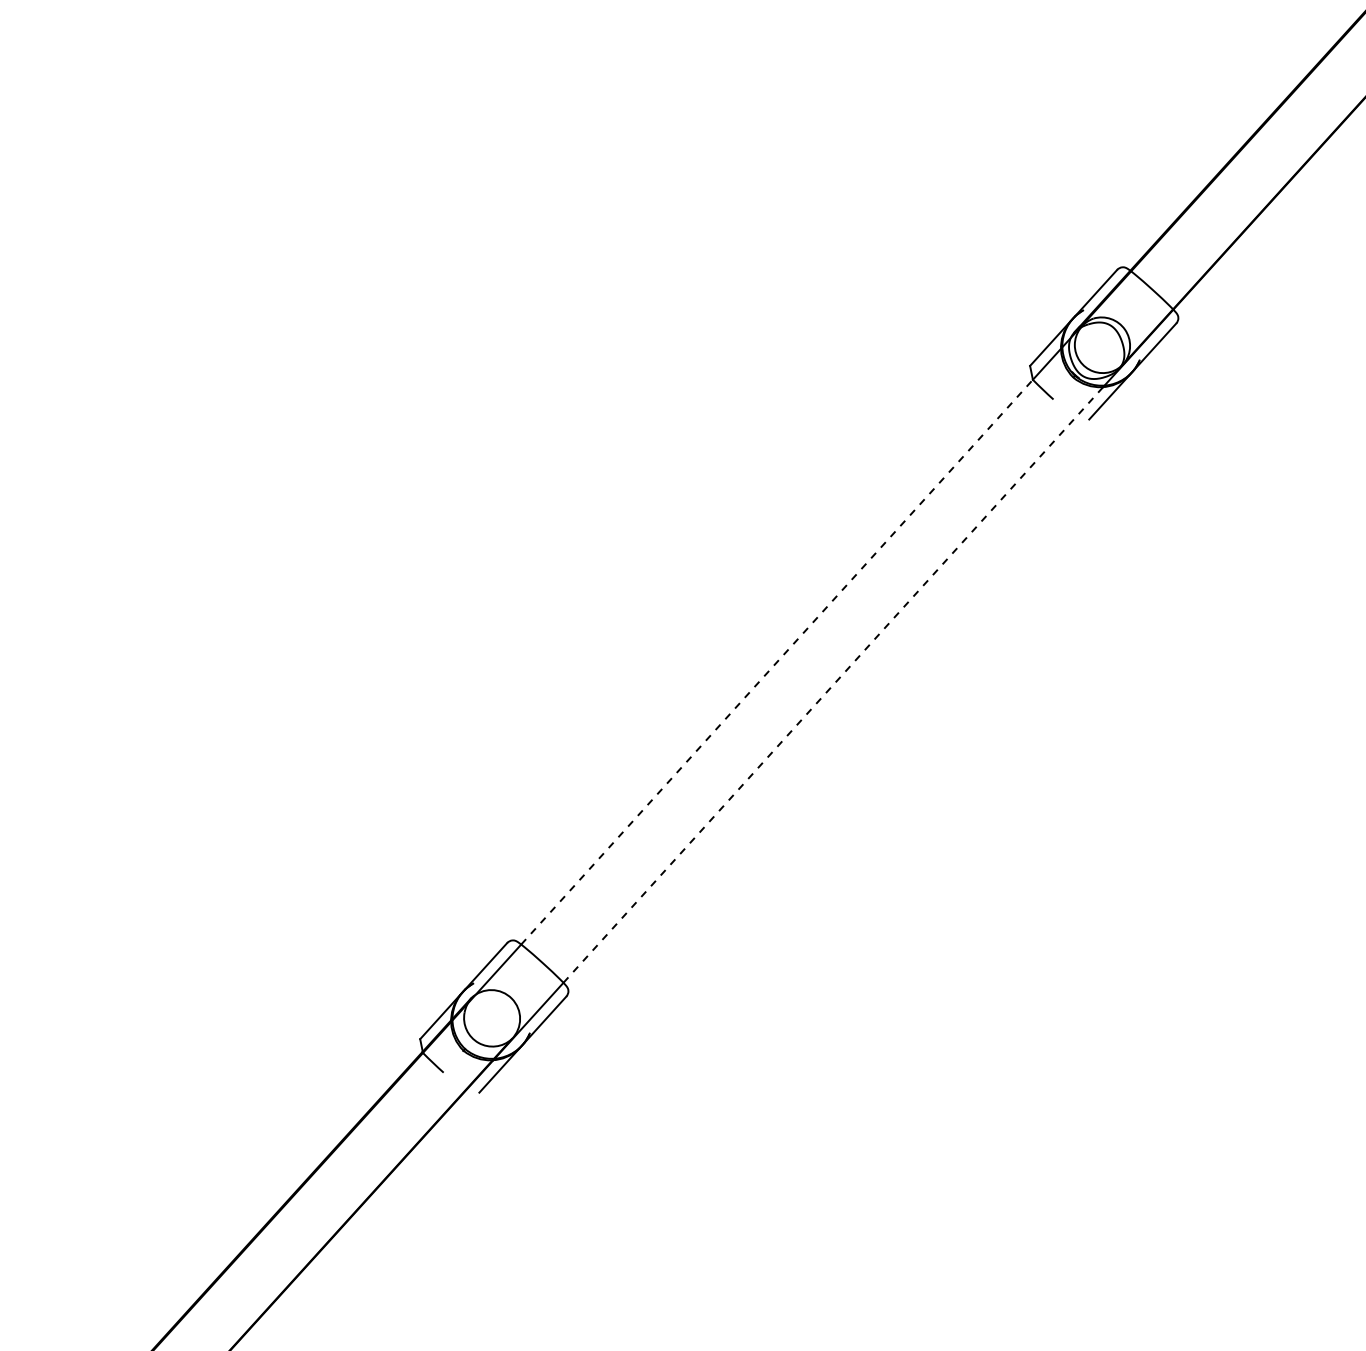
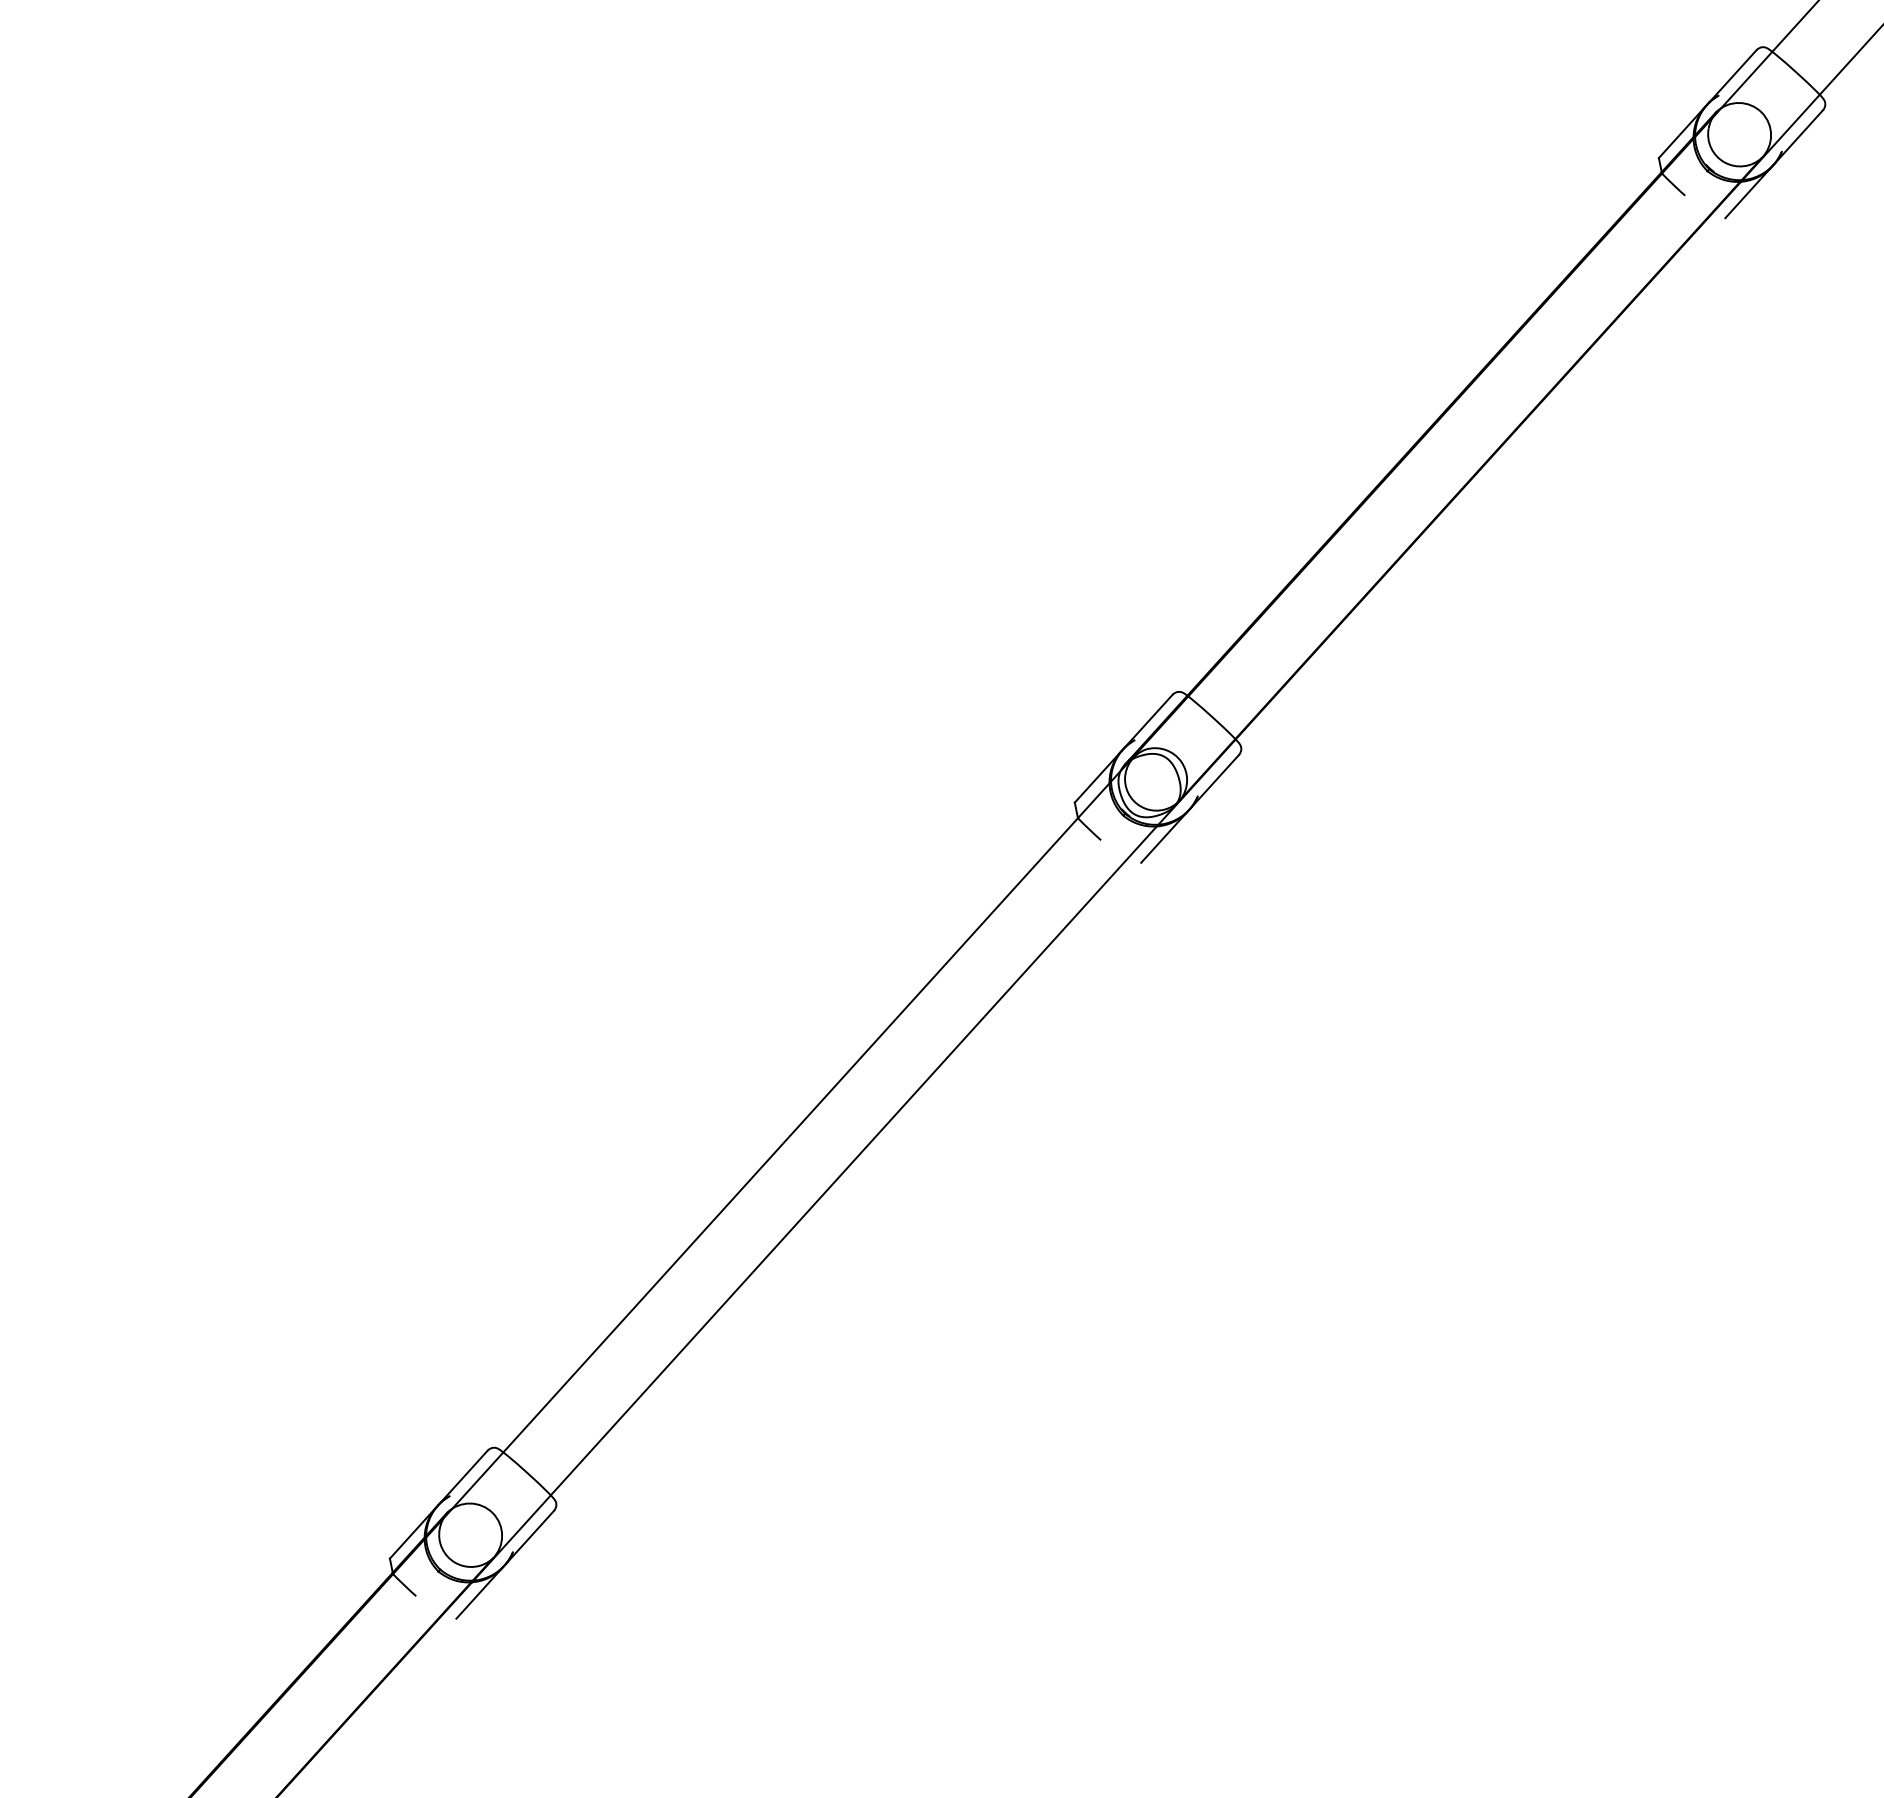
line: (776, 662) -> (790, 1135), dashed -> solid
line: (833, 685) -> (853, 1161), dashed -> solid

